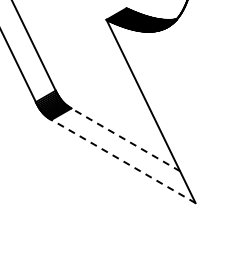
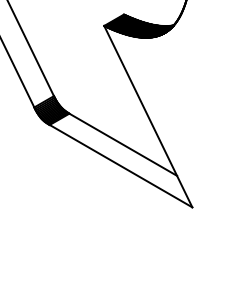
line: (124, 139) -> (122, 144), dashed -> solid
line: (122, 160) -> (120, 165), dashed -> solid

